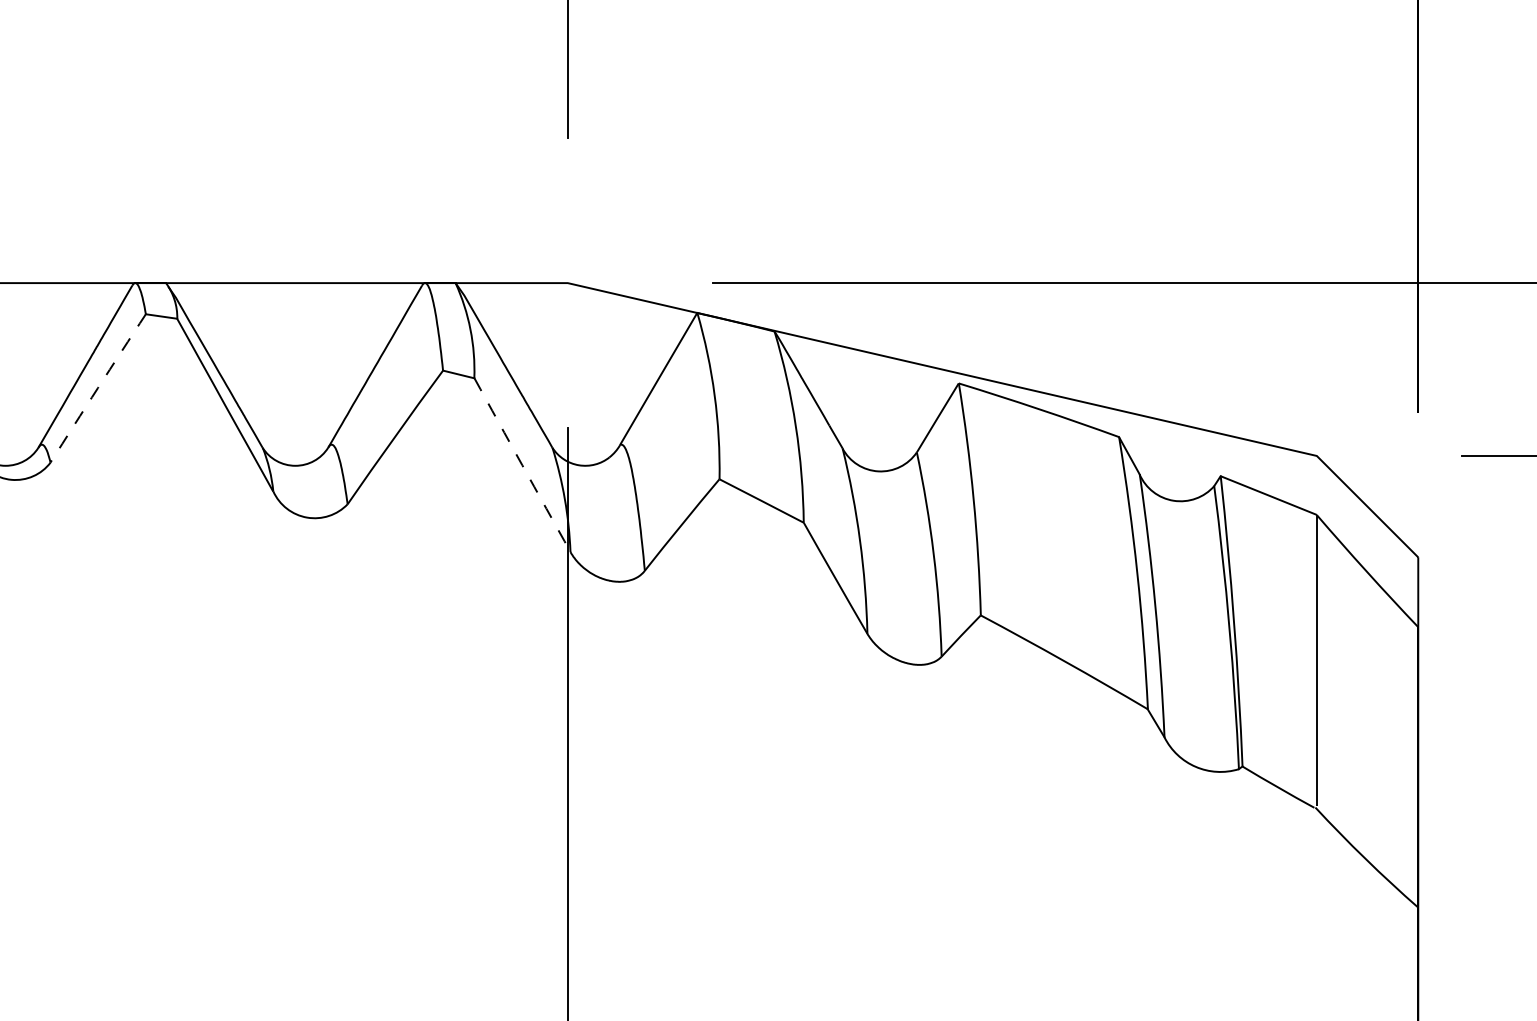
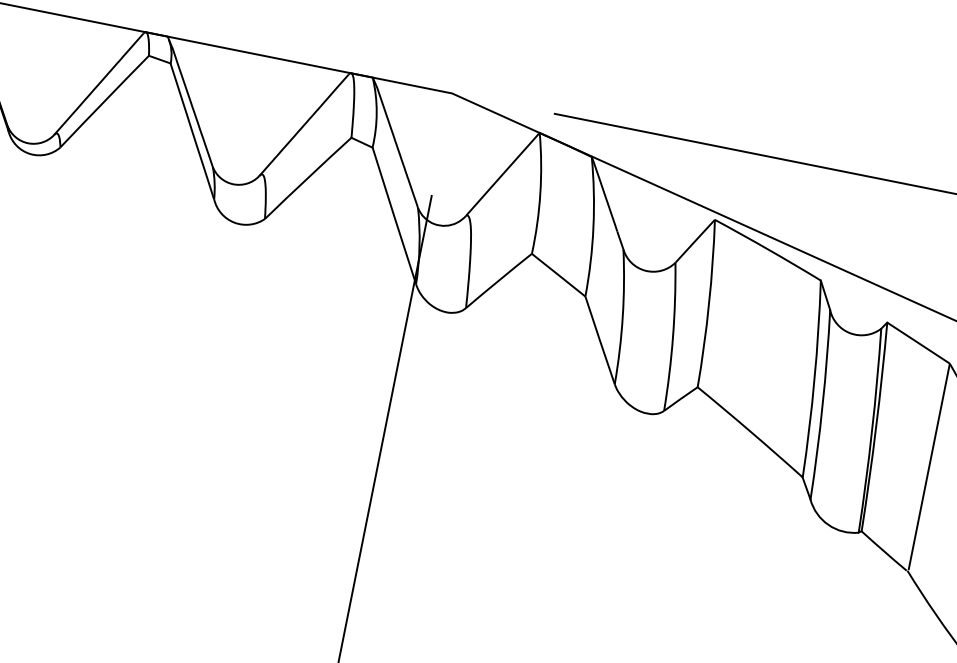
arc: (97, 388) -> (104, 101), dashed -> solid
arc: (522, 465) -> (394, 216), dashed -> solid

